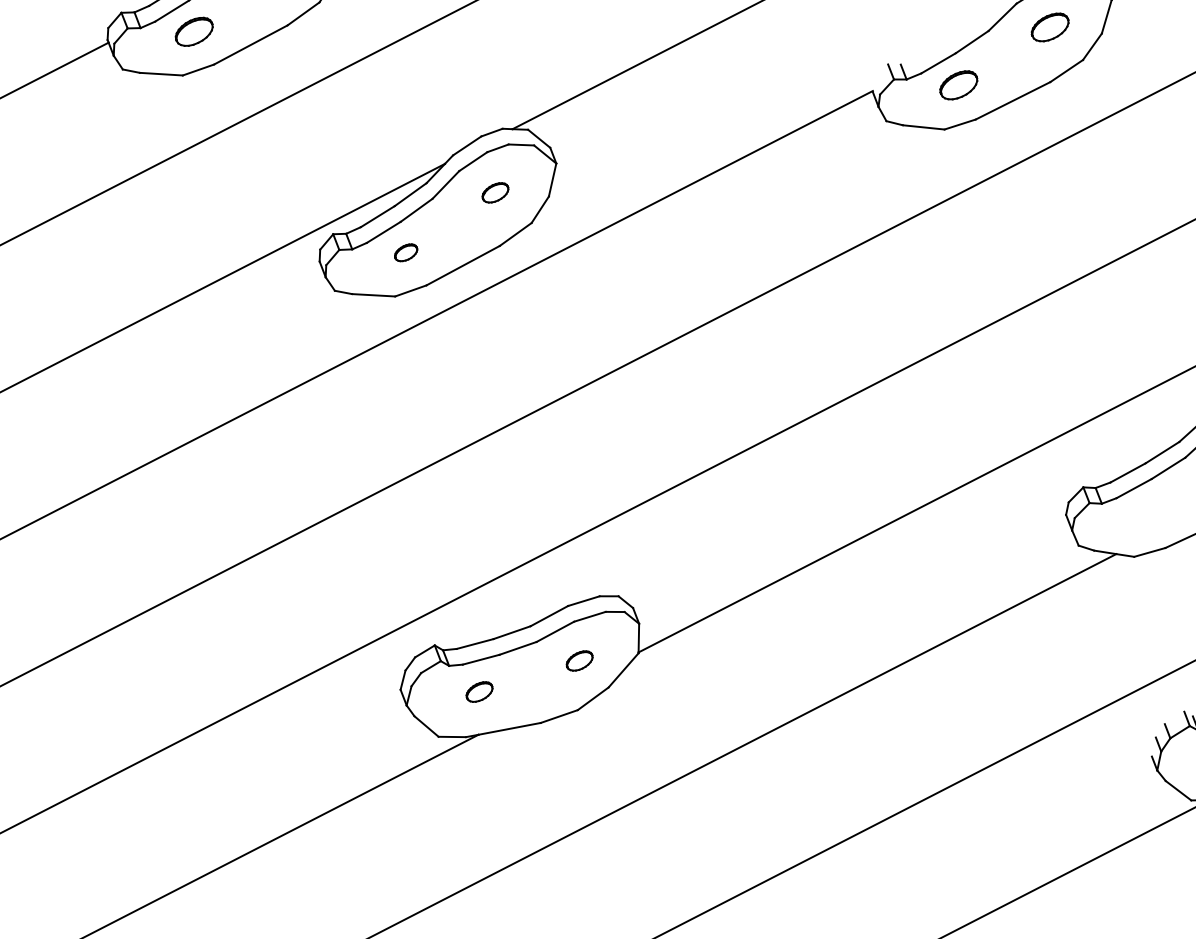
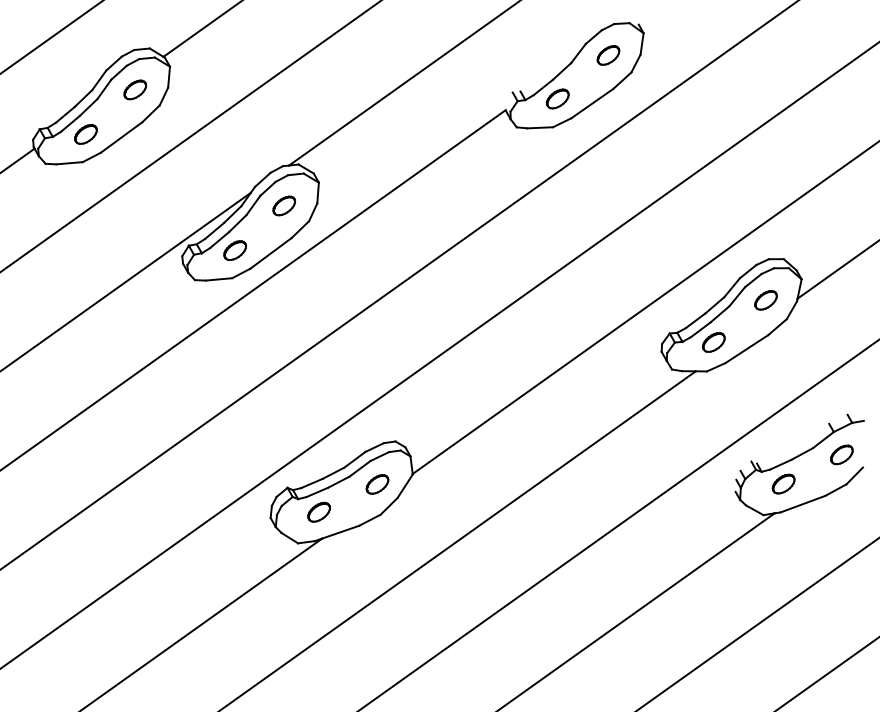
part: (495, 192) -> (284, 205), size x1.43
part: (405, 252) -> (234, 250), size x1.67
part: (1151, 512) -> (713, 342), added
part: (579, 661) -> (377, 484), size x1.43
part: (478, 692) -> (318, 512), size x1.43

